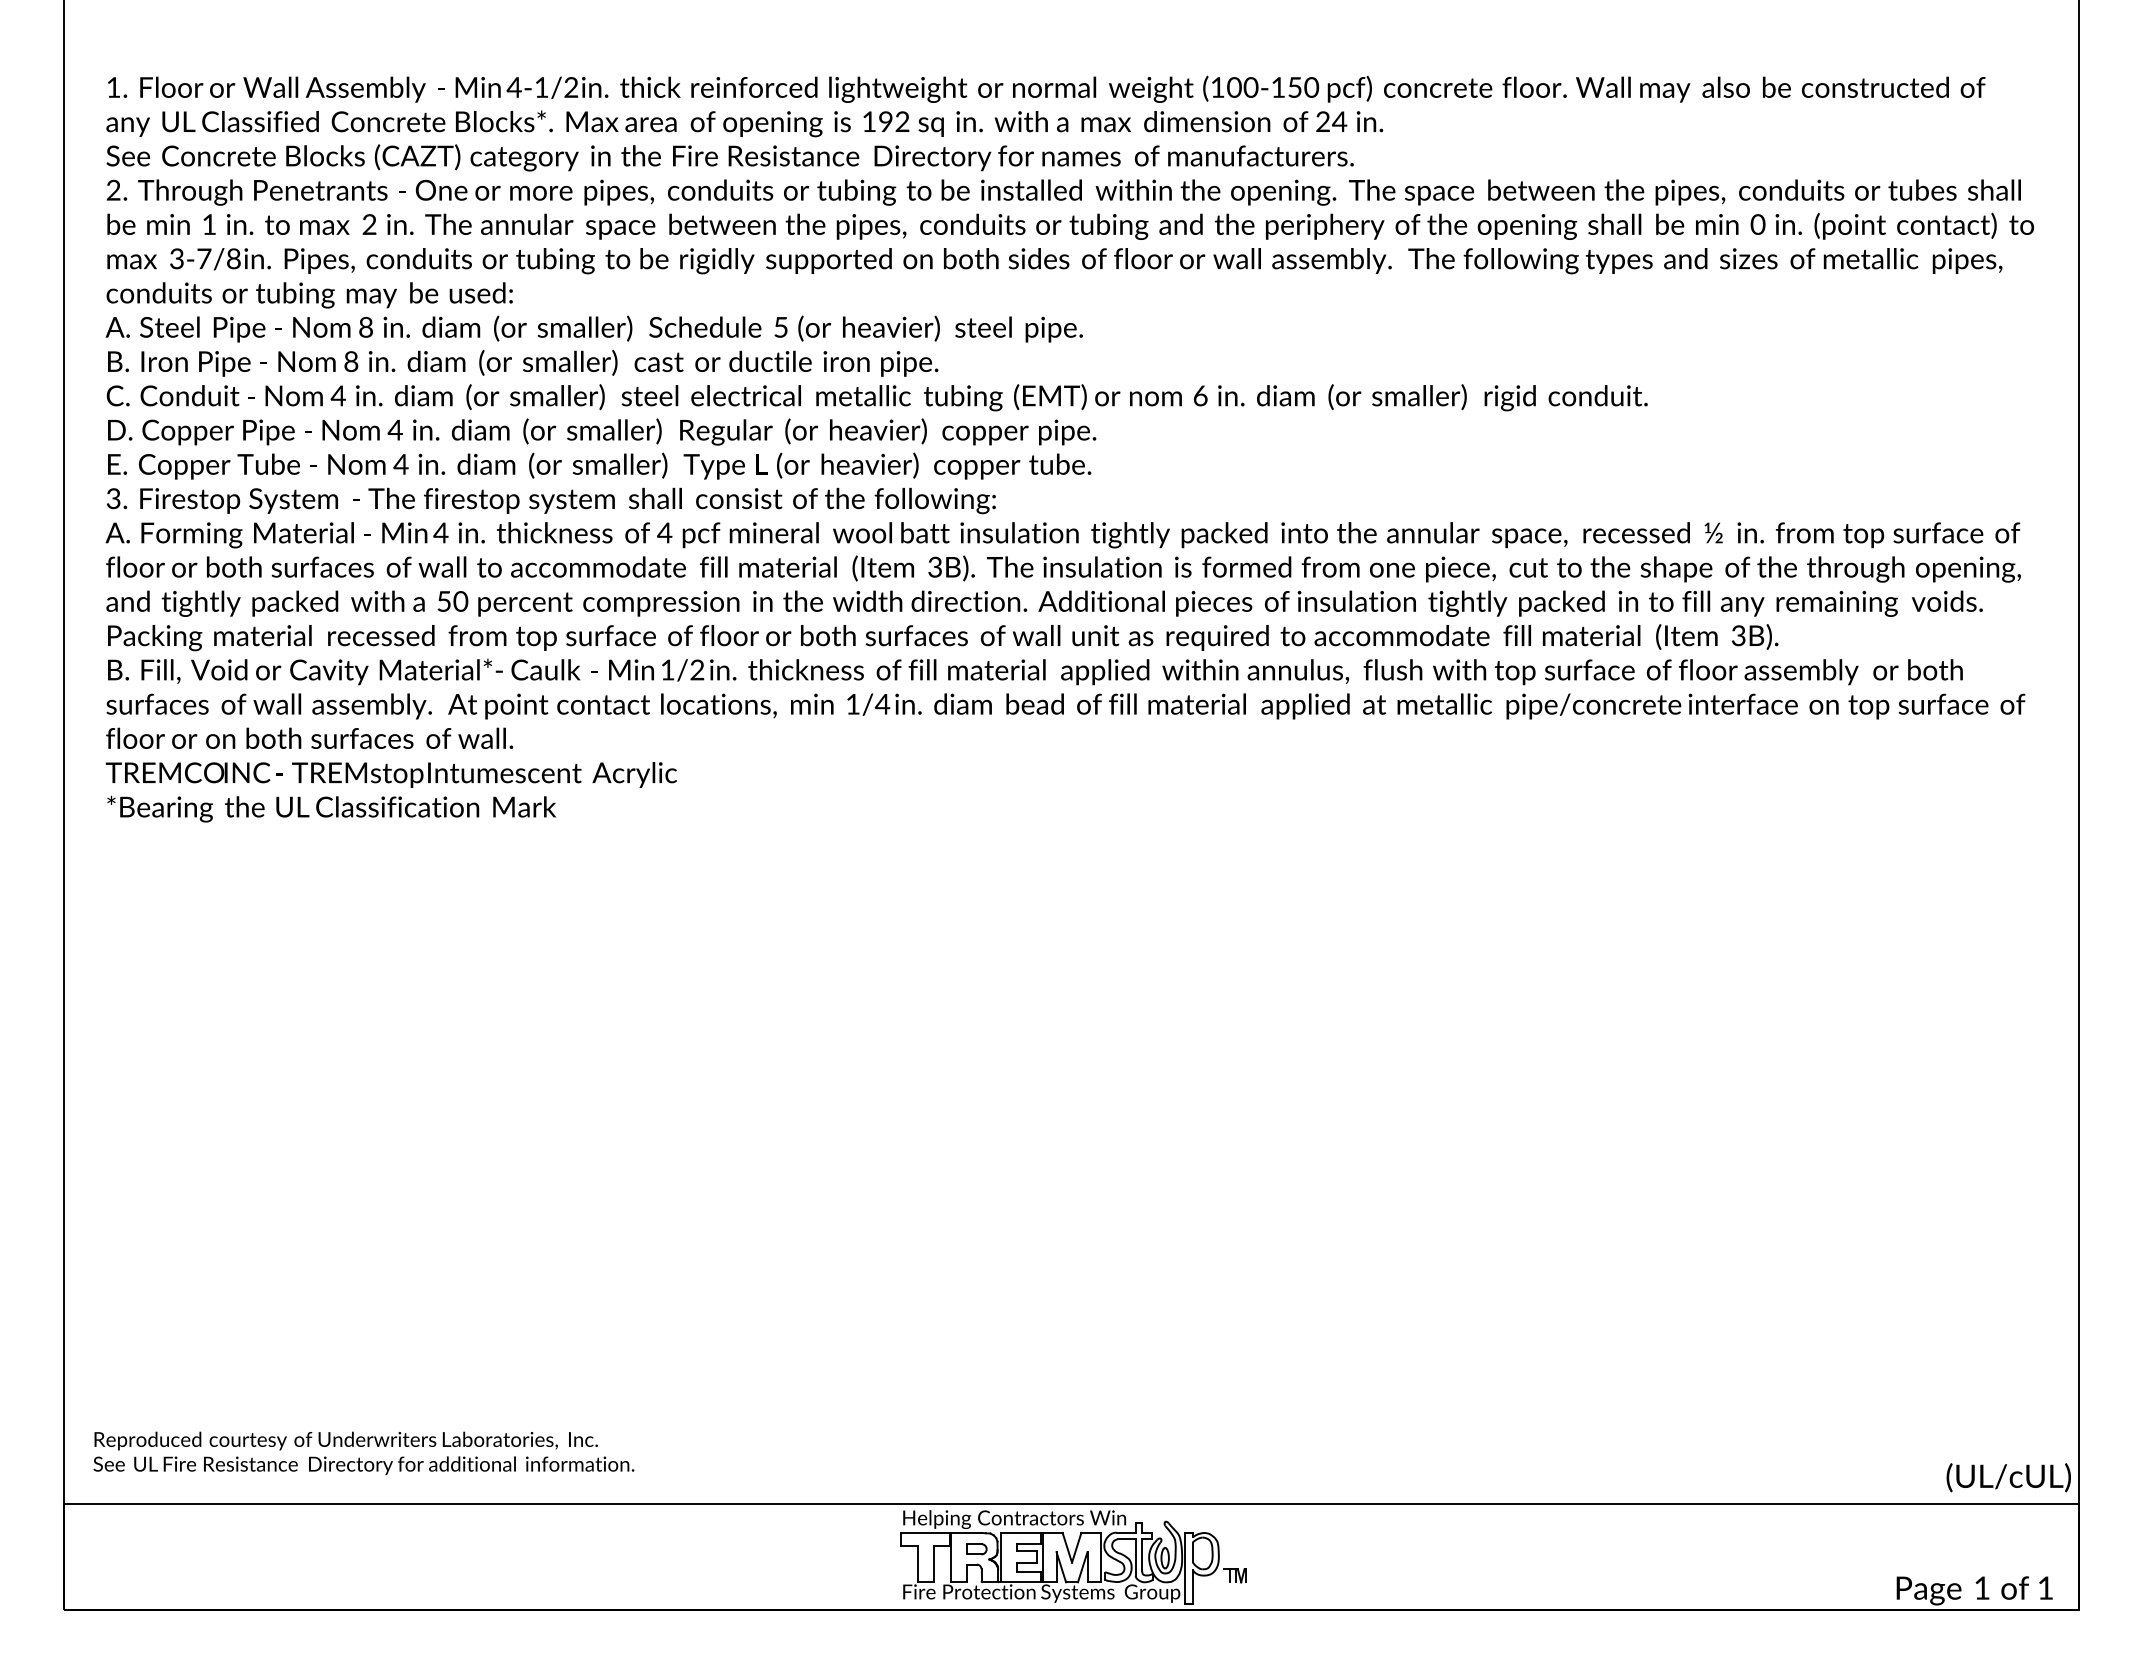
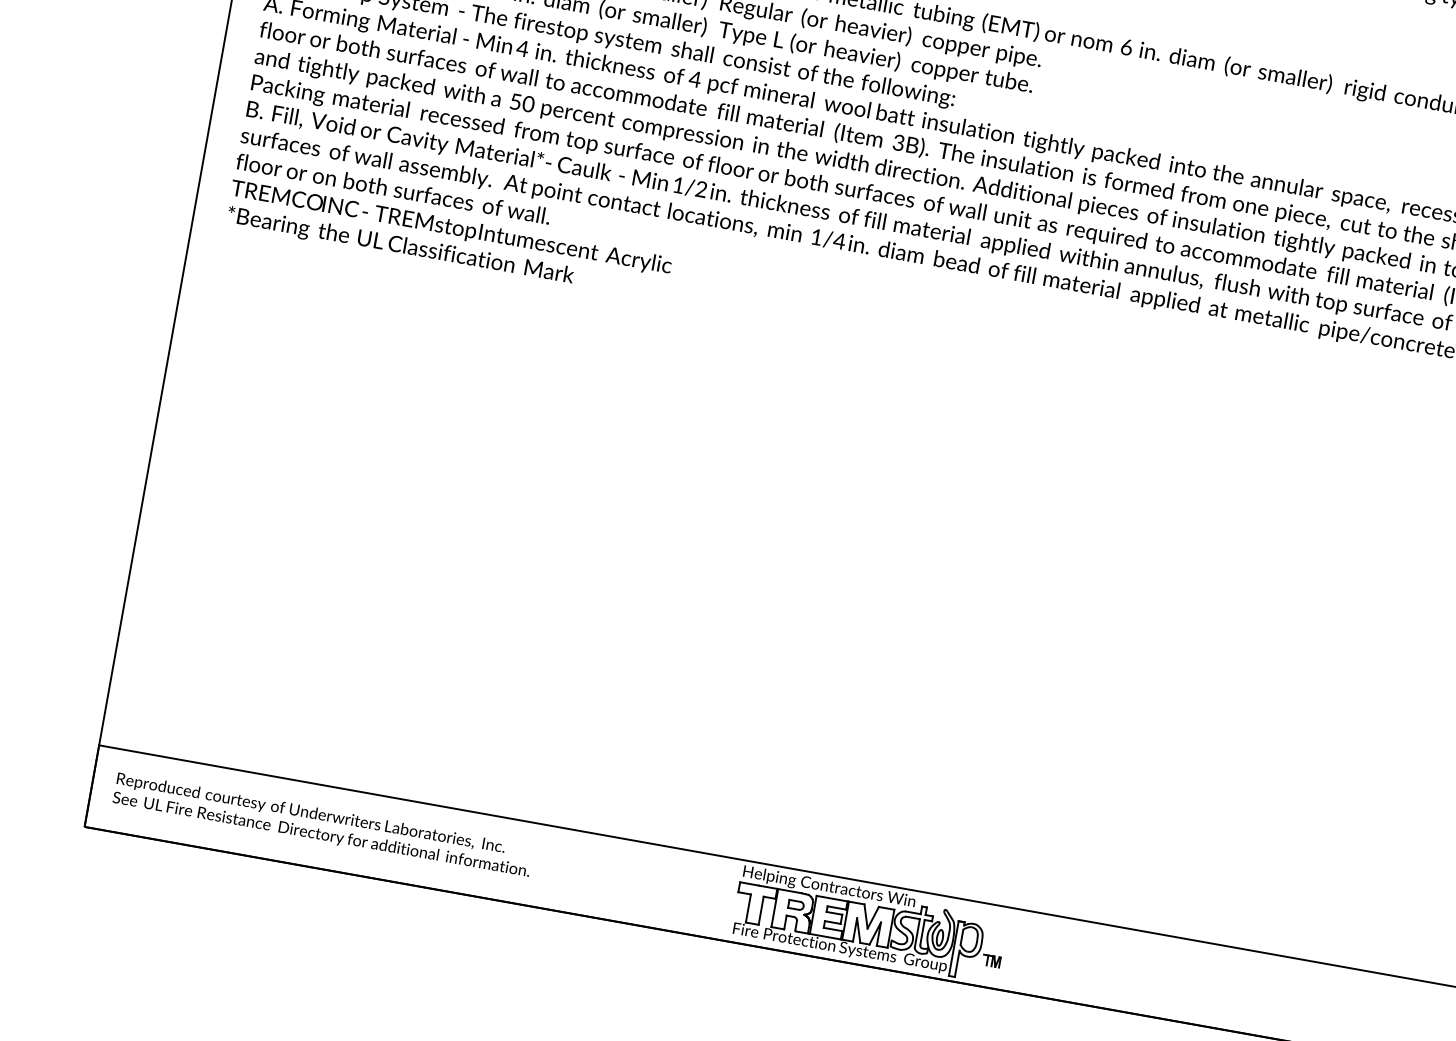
text: (363, 1453) -> (322, 825), moved

